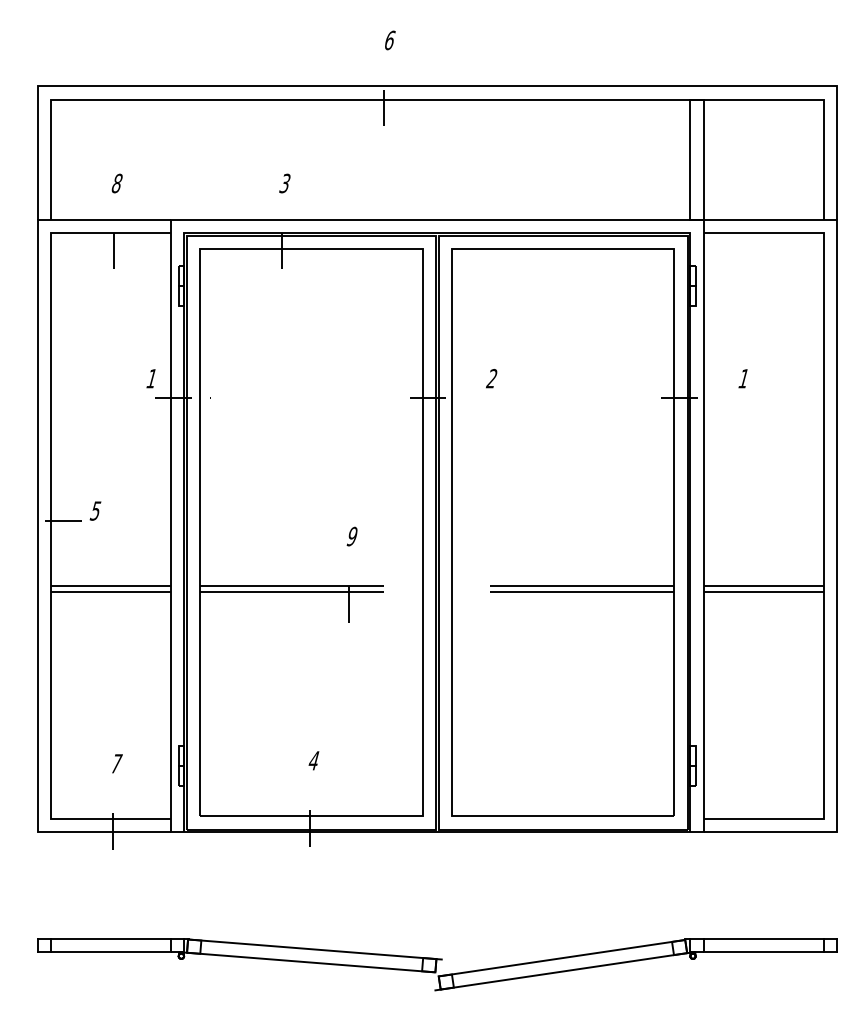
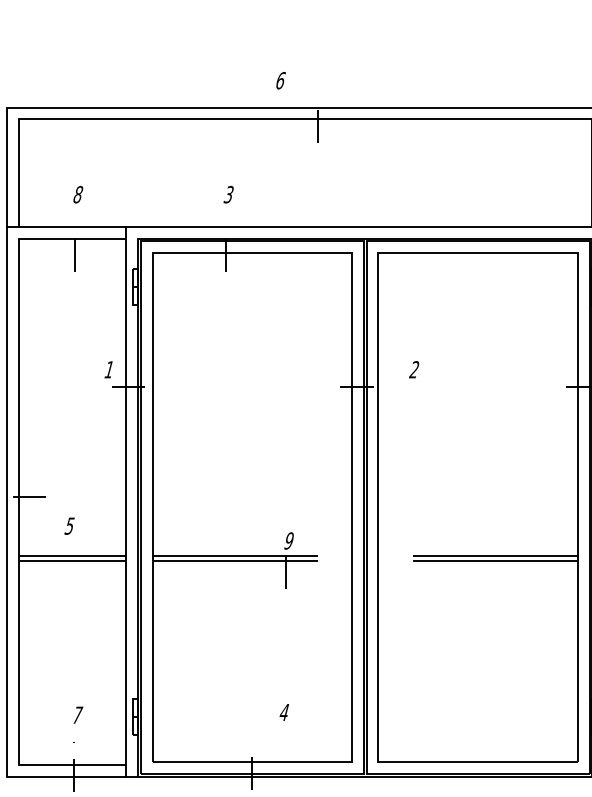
text: (390, 40) -> (281, 80), moved
text: (95, 510) -> (69, 525), moved
text: (351, 536) -> (288, 540), moved
text: (313, 760) -> (283, 712), moved

